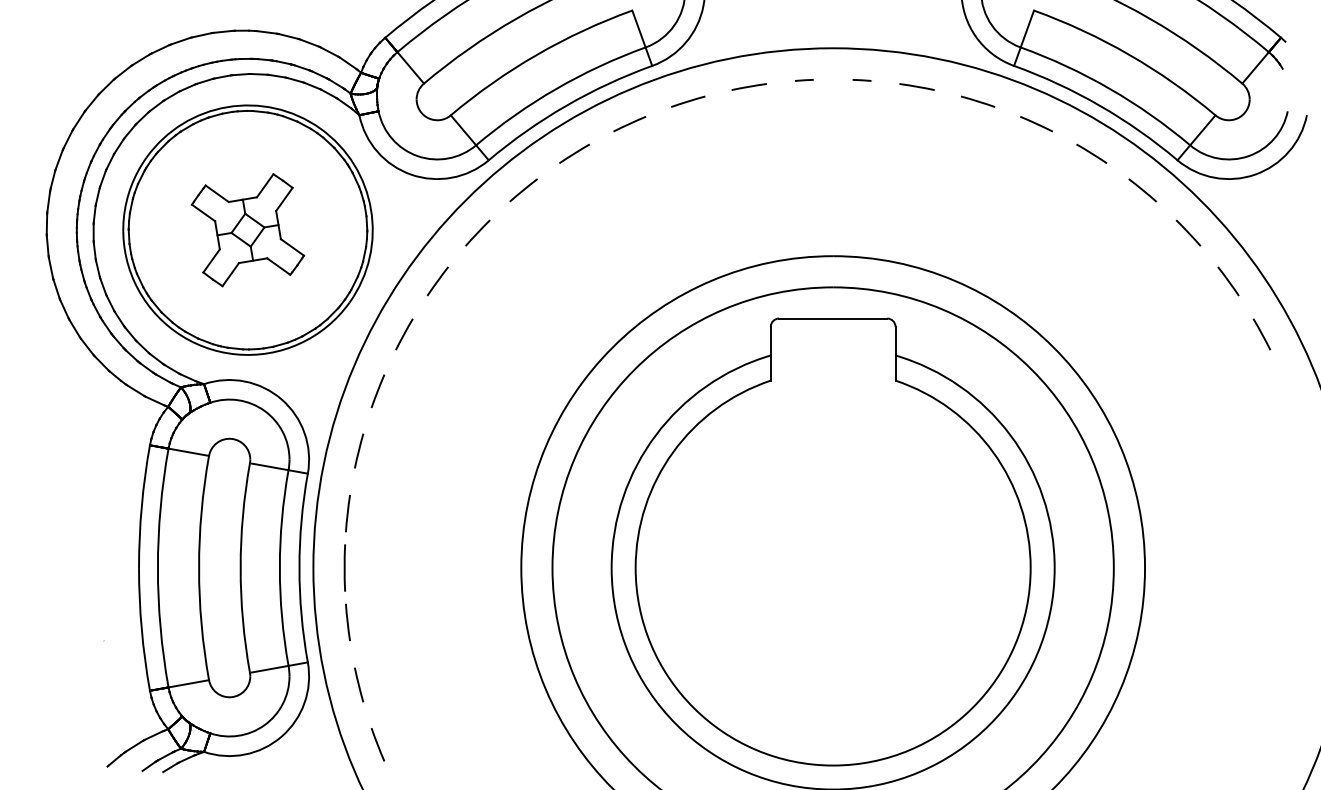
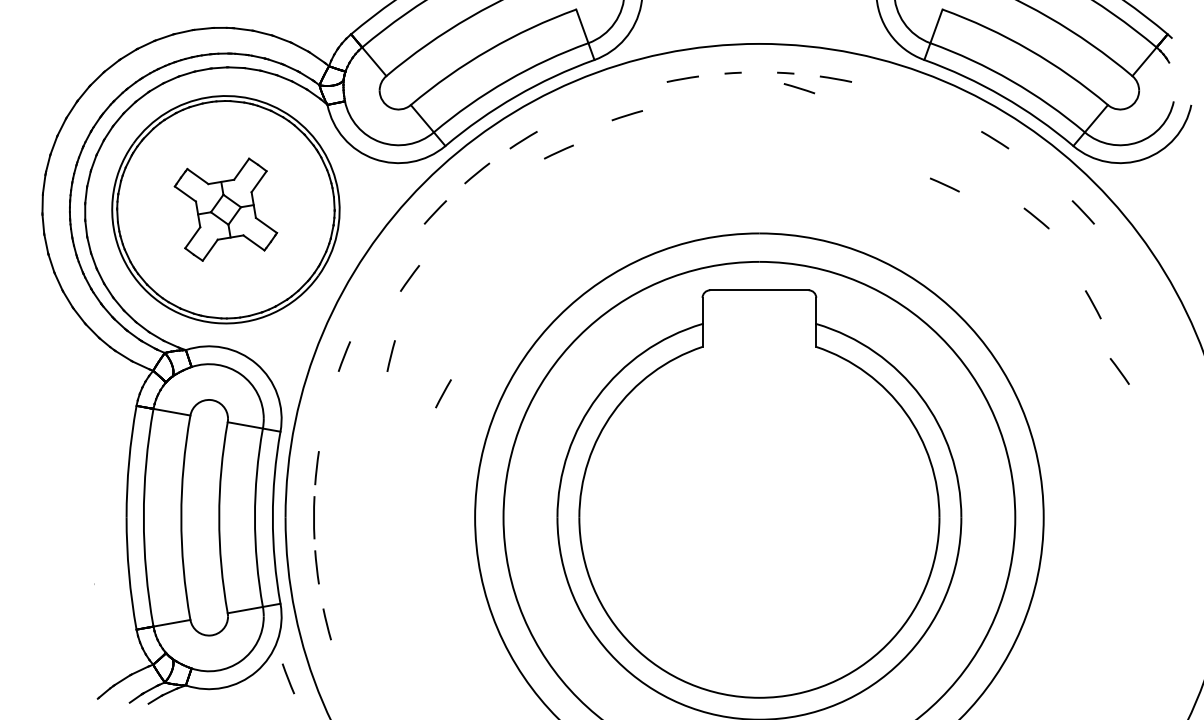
line: (687, 101) -> (626, 115), moved
line: (978, 101) -> (799, 88), moved
line: (629, 123) -> (558, 151), moved
line: (1036, 123) -> (944, 184), moved
line: (1142, 190) -> (1036, 218), moved
line: (437, 281) -> (409, 278), moved
line: (1228, 281) -> (1119, 371), moved
line: (404, 334) -> (443, 393), moved
line: (1262, 334) -> (1093, 304), moved
line: (358, 450) -> (390, 355), moved
line: (376, 744) -> (287, 678), moved

